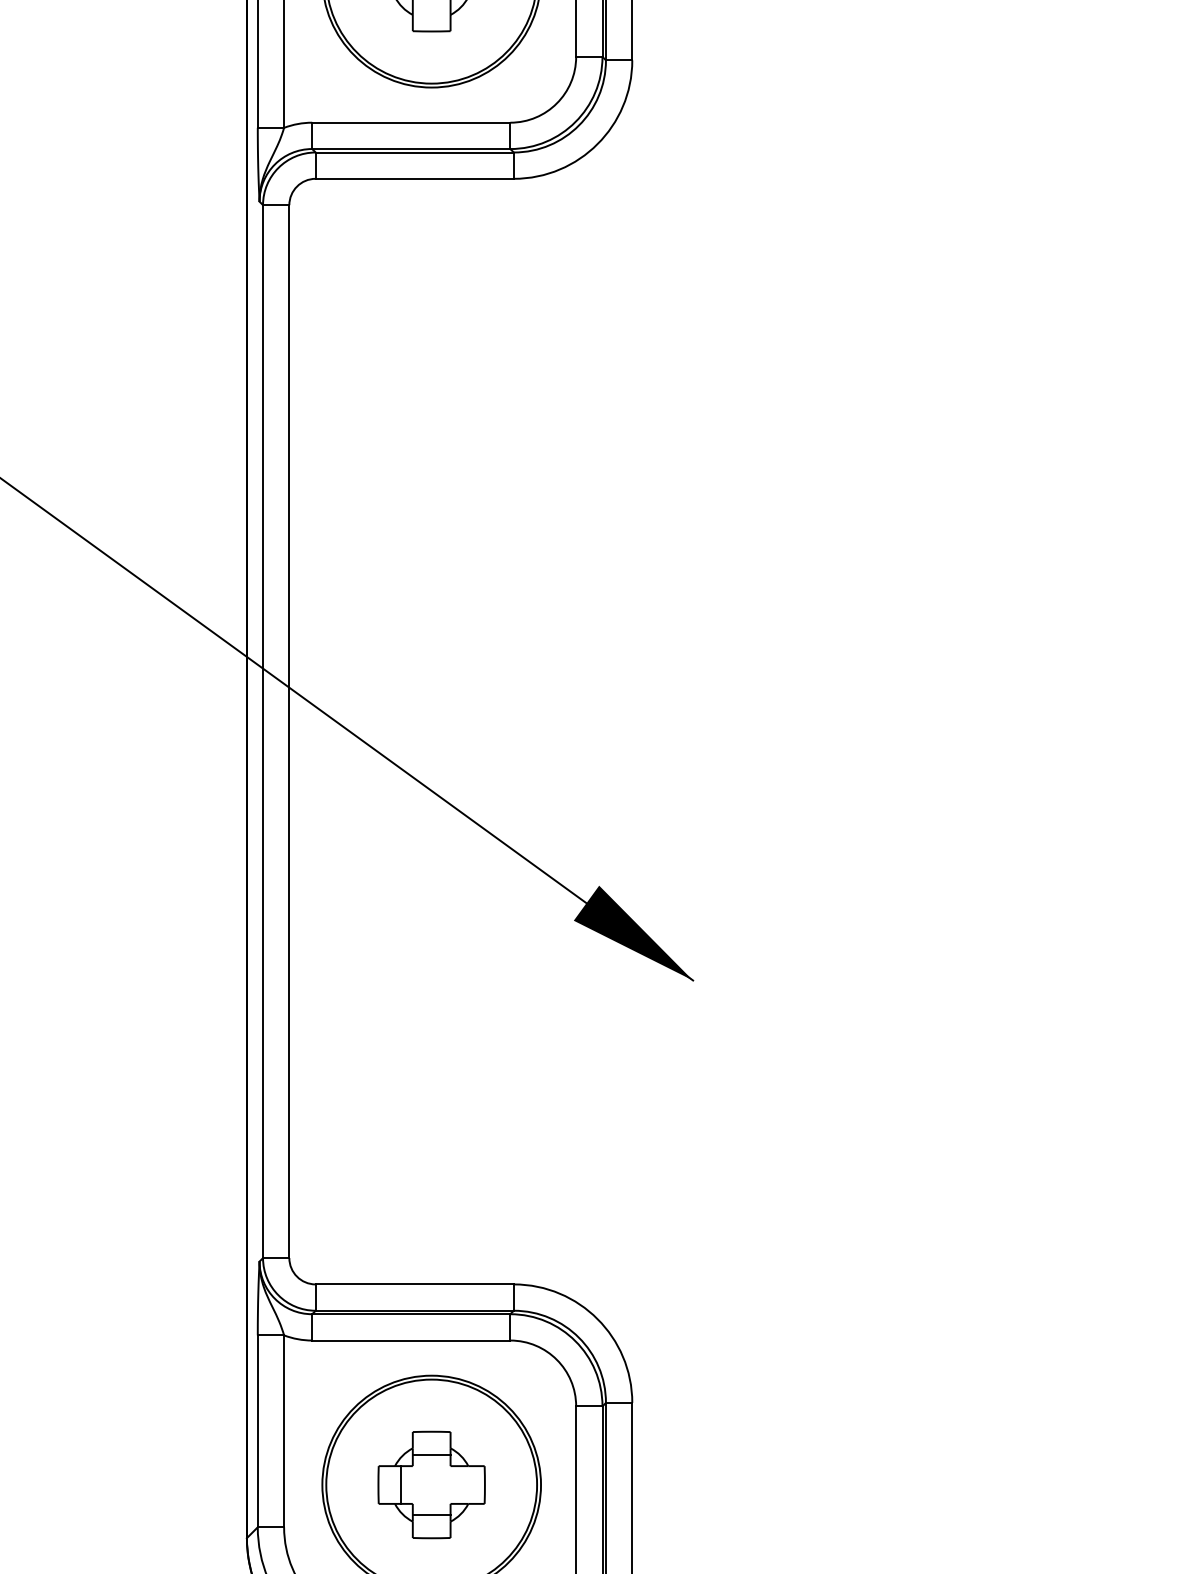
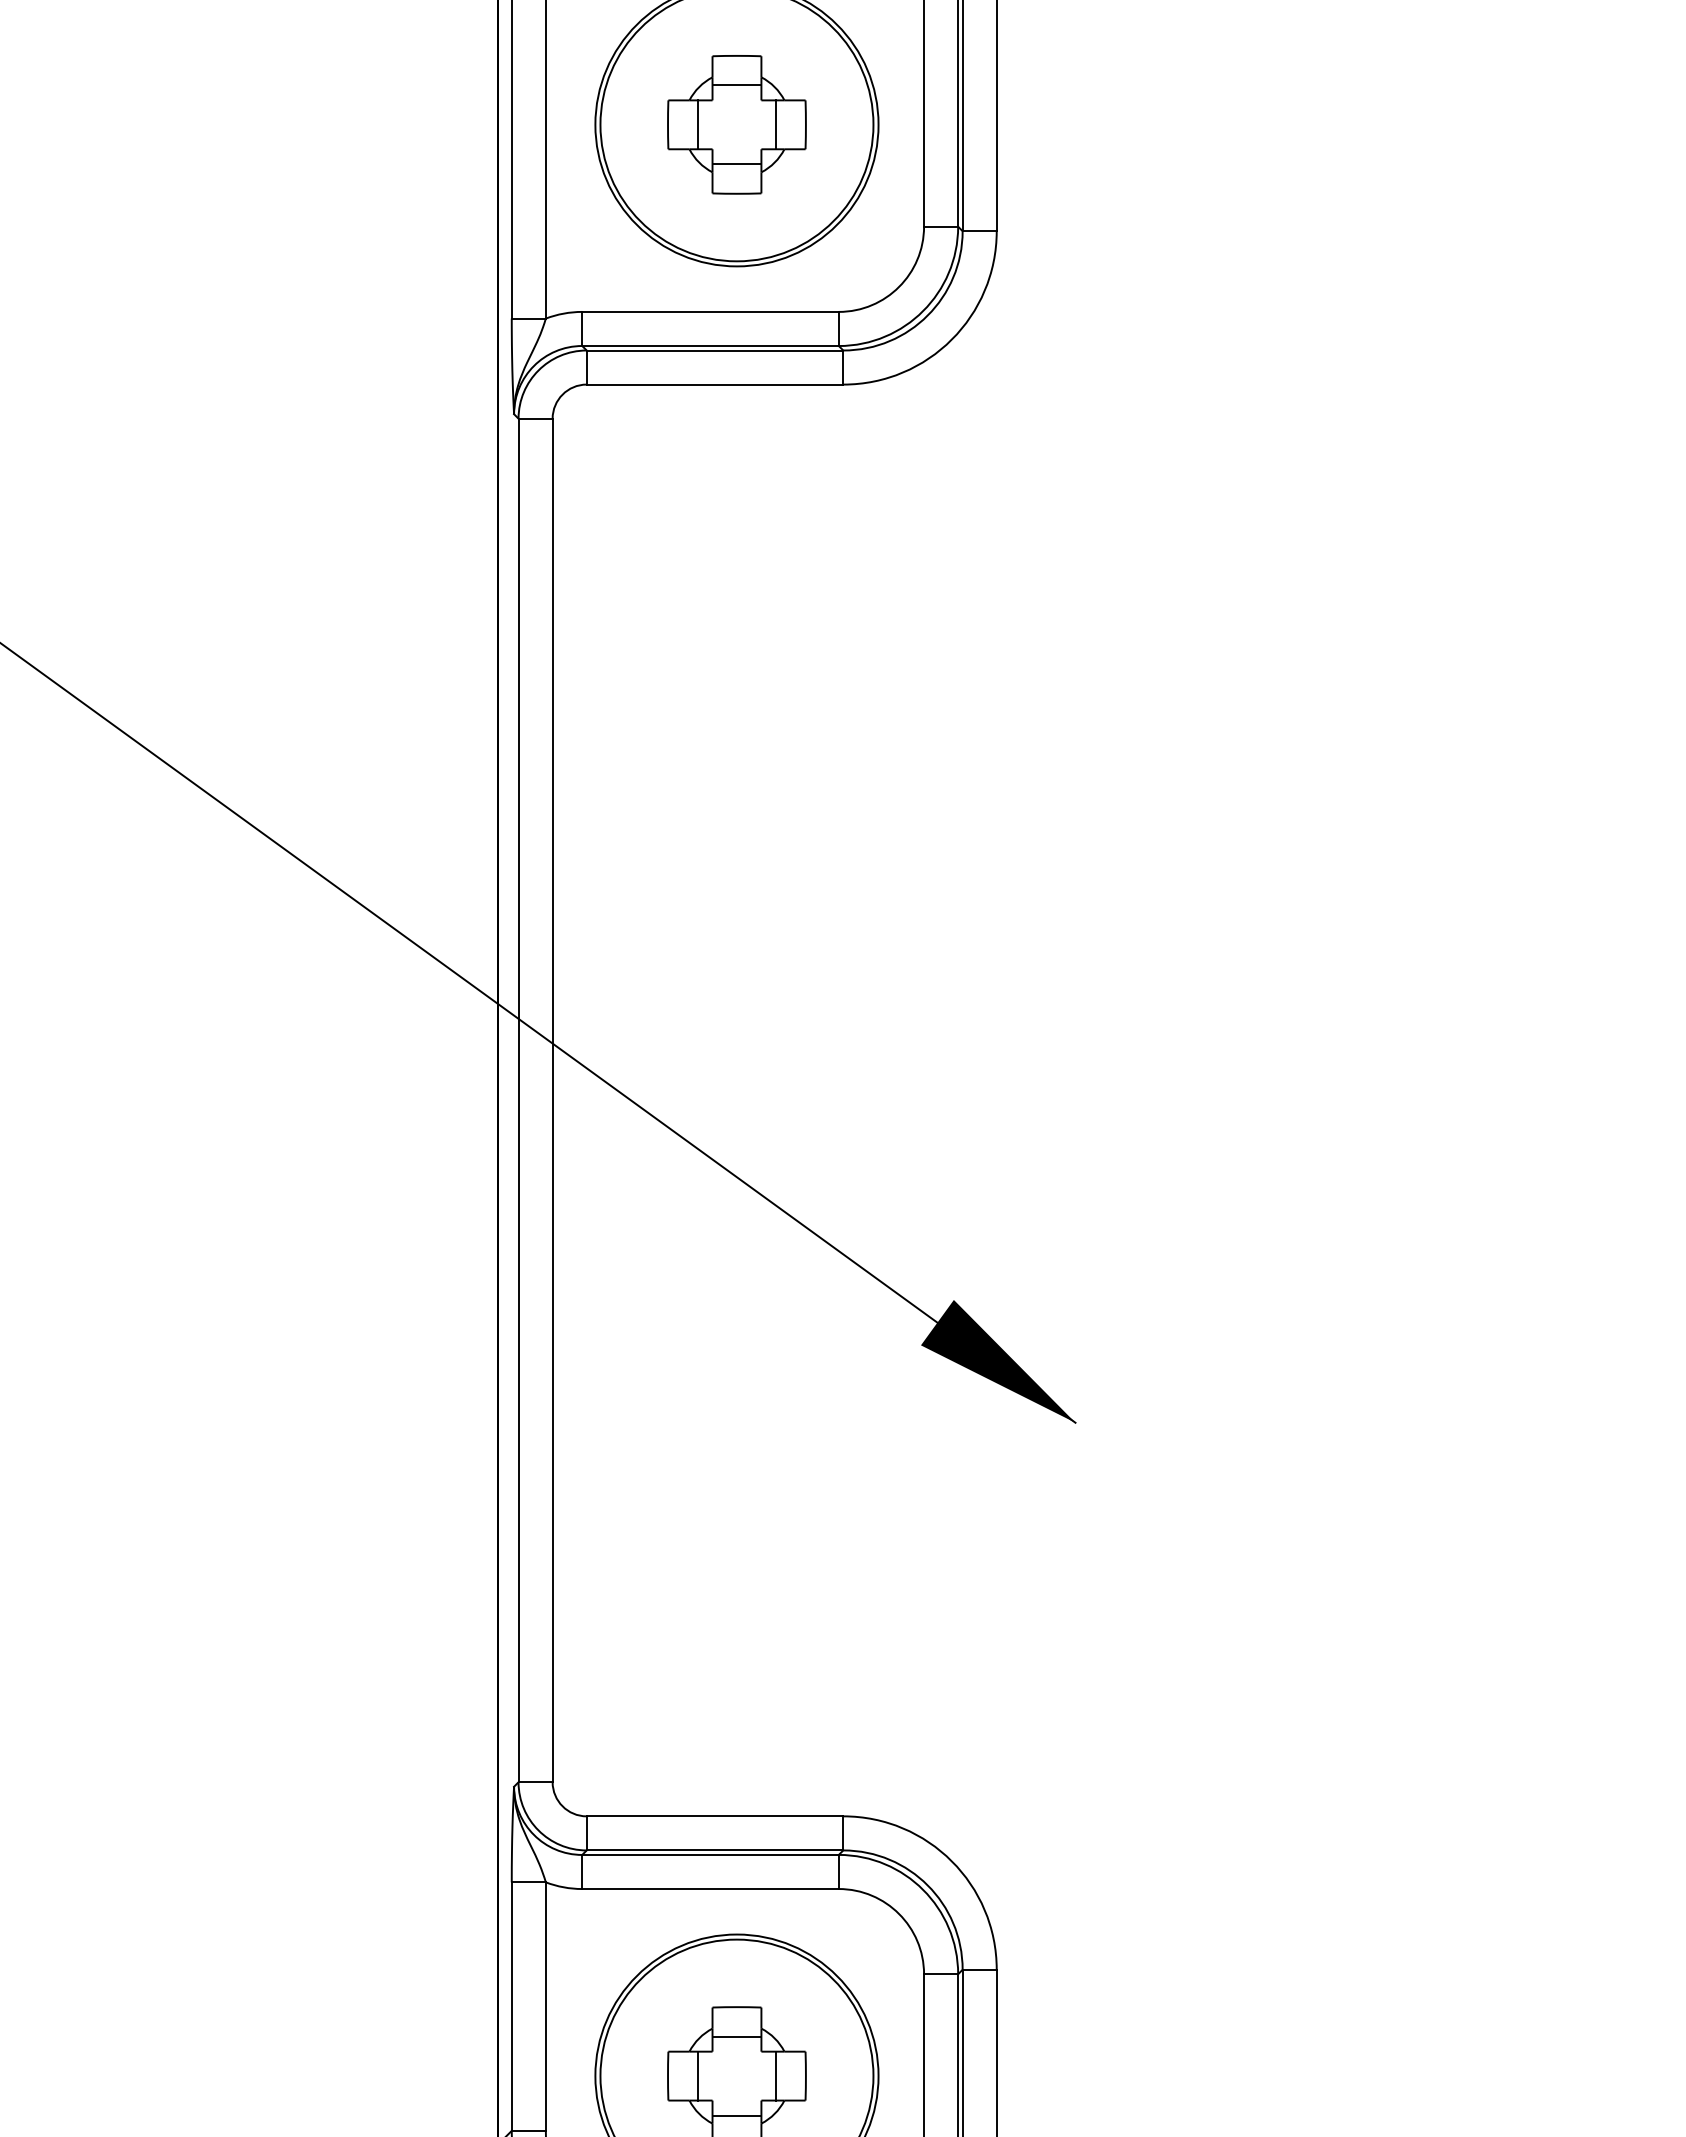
line: (431, 8) -> (736, 164), added
line: (462, 1484) -> (776, 2075), added

